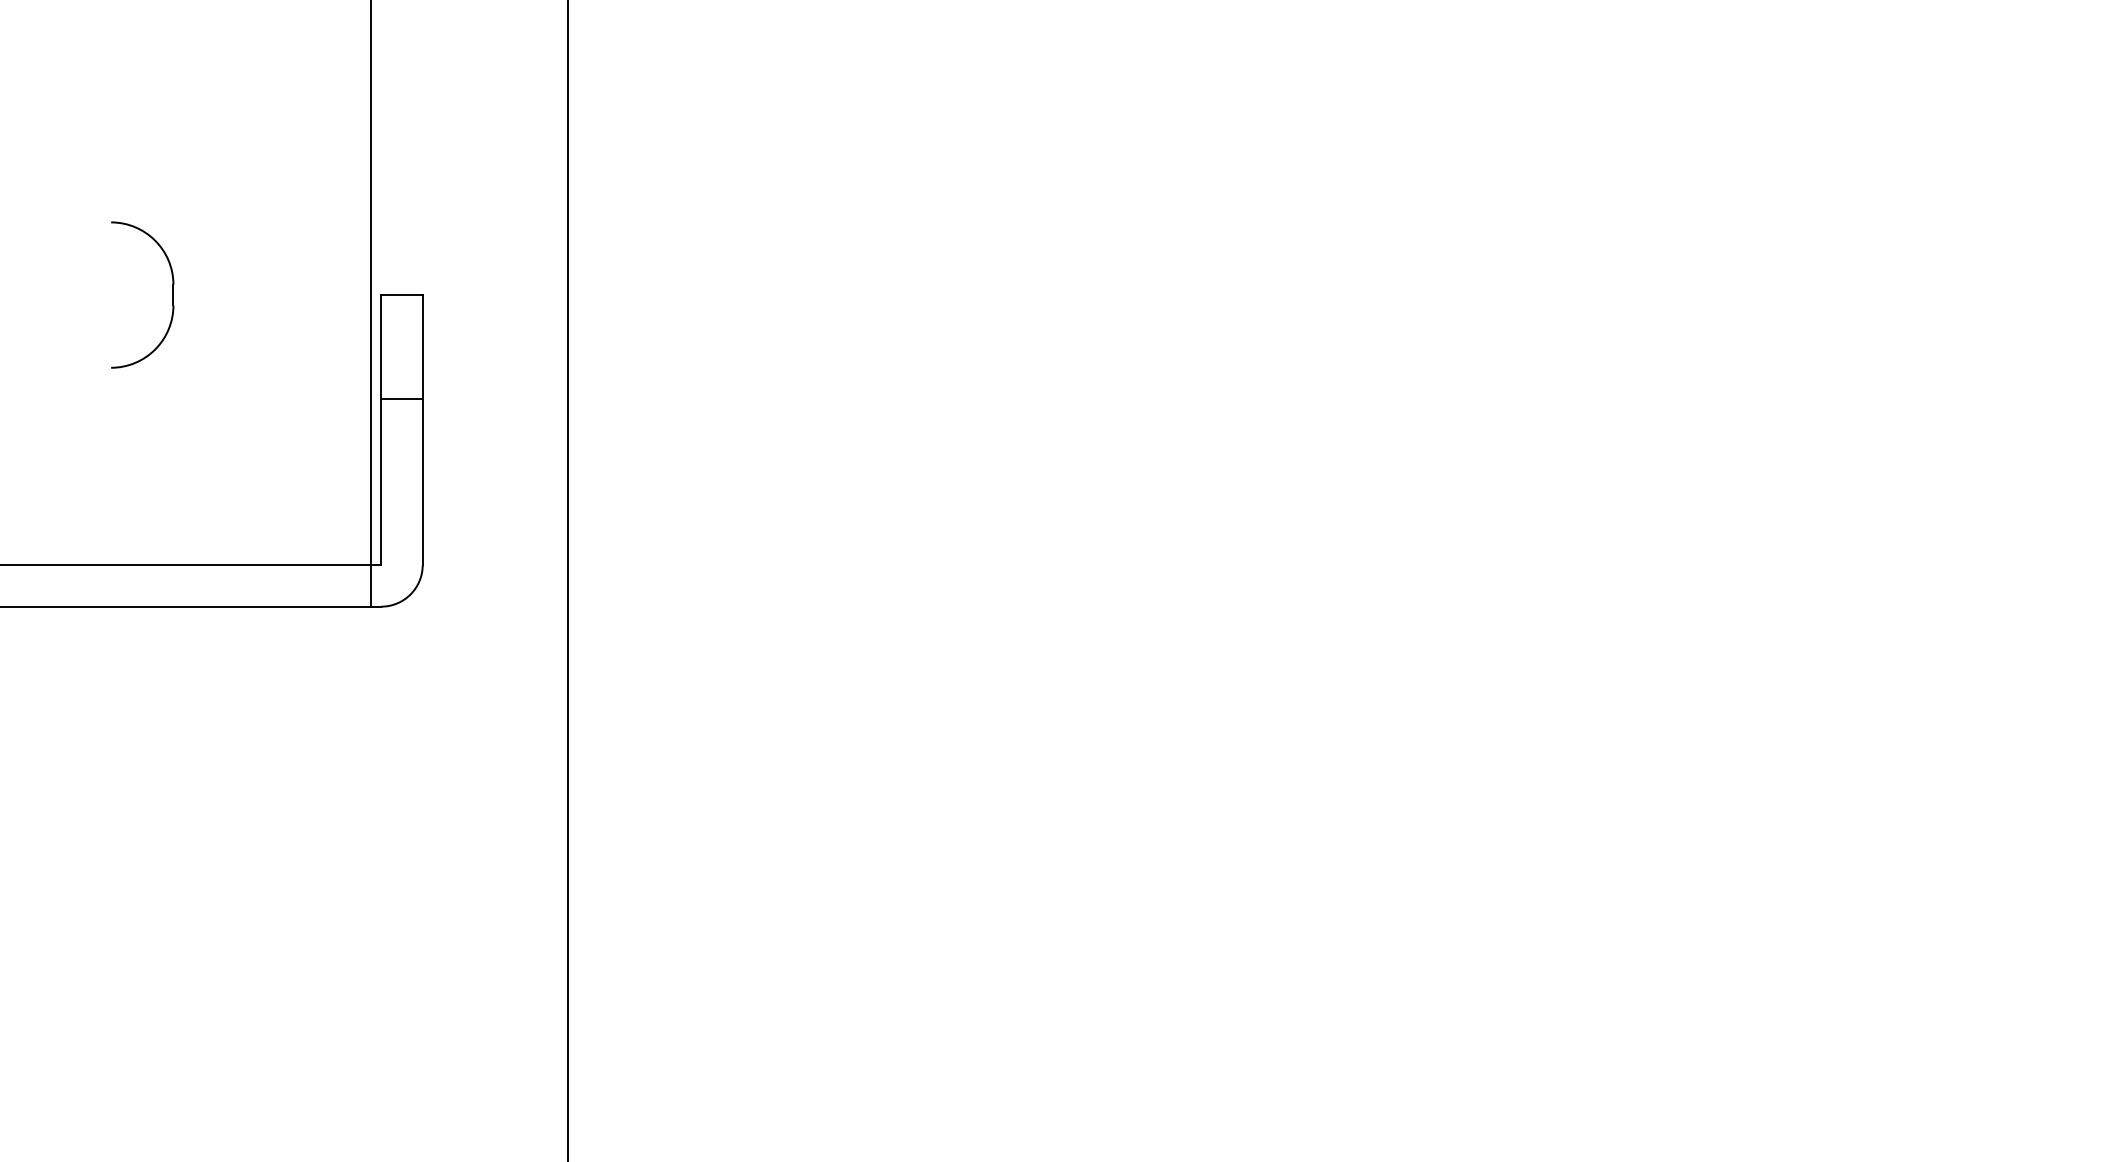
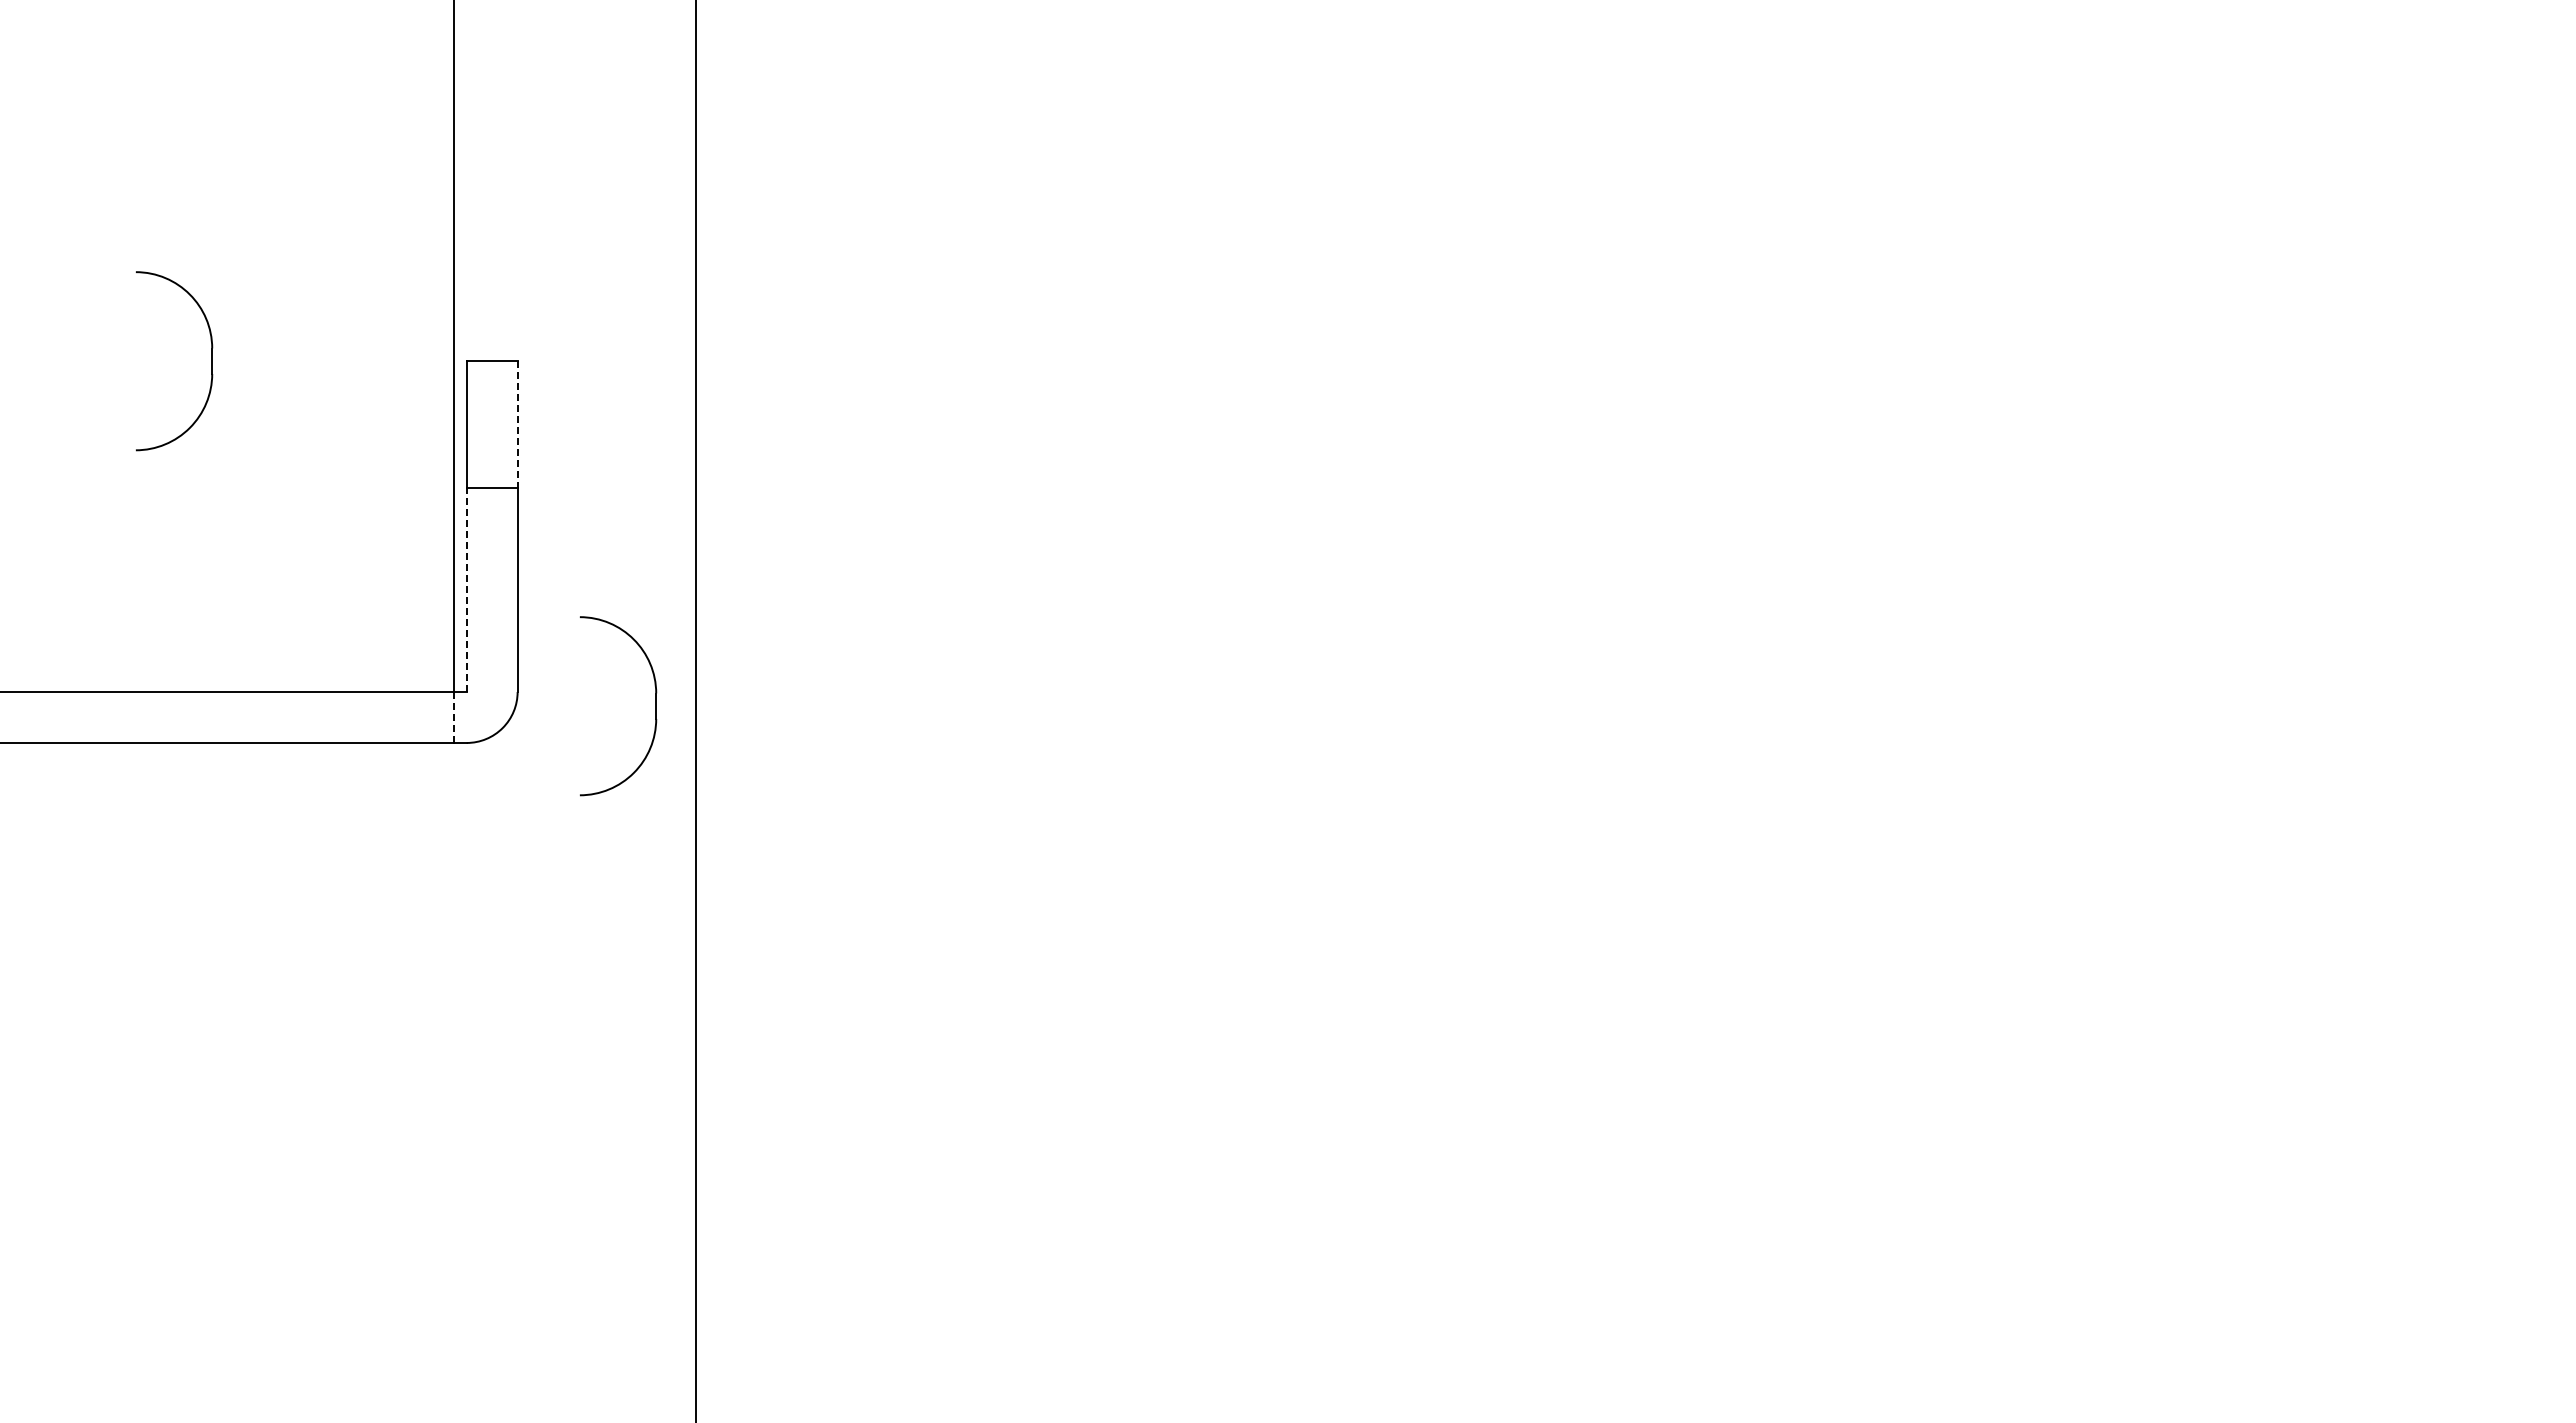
line: (422, 346) -> (517, 424), solid -> dashed
line: (380, 482) -> (466, 590), solid -> dashed
part: (535, 576) -> (655, 706), added
line: (371, 585) -> (454, 717), solid -> dashed

